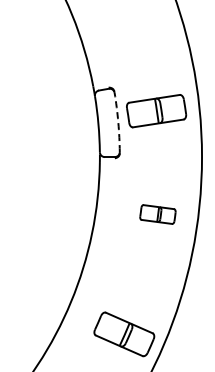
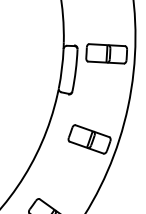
part: (156, 111) -> (106, 54), moved
arc: (118, 122) -> (75, 70), dashed -> solid
part: (157, 214) -> (89, 139), size x1.67

